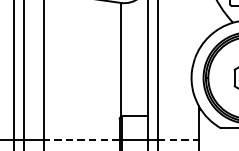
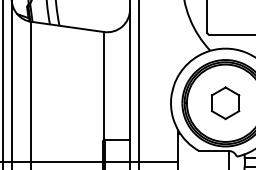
line: (82, 140) -> (67, 162), dashed -> solid
line: (178, 140) -> (158, 162), dashed -> solid

